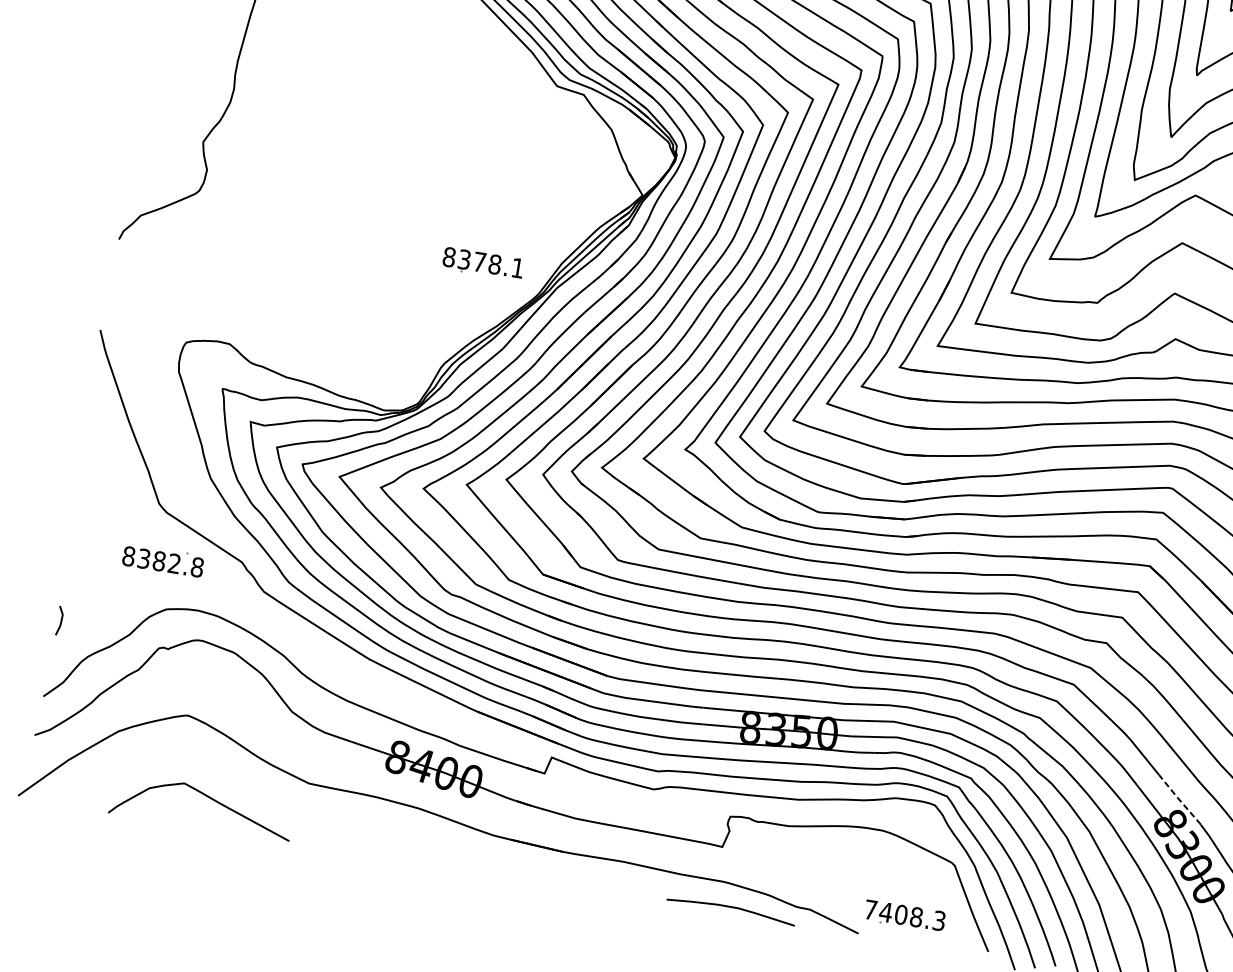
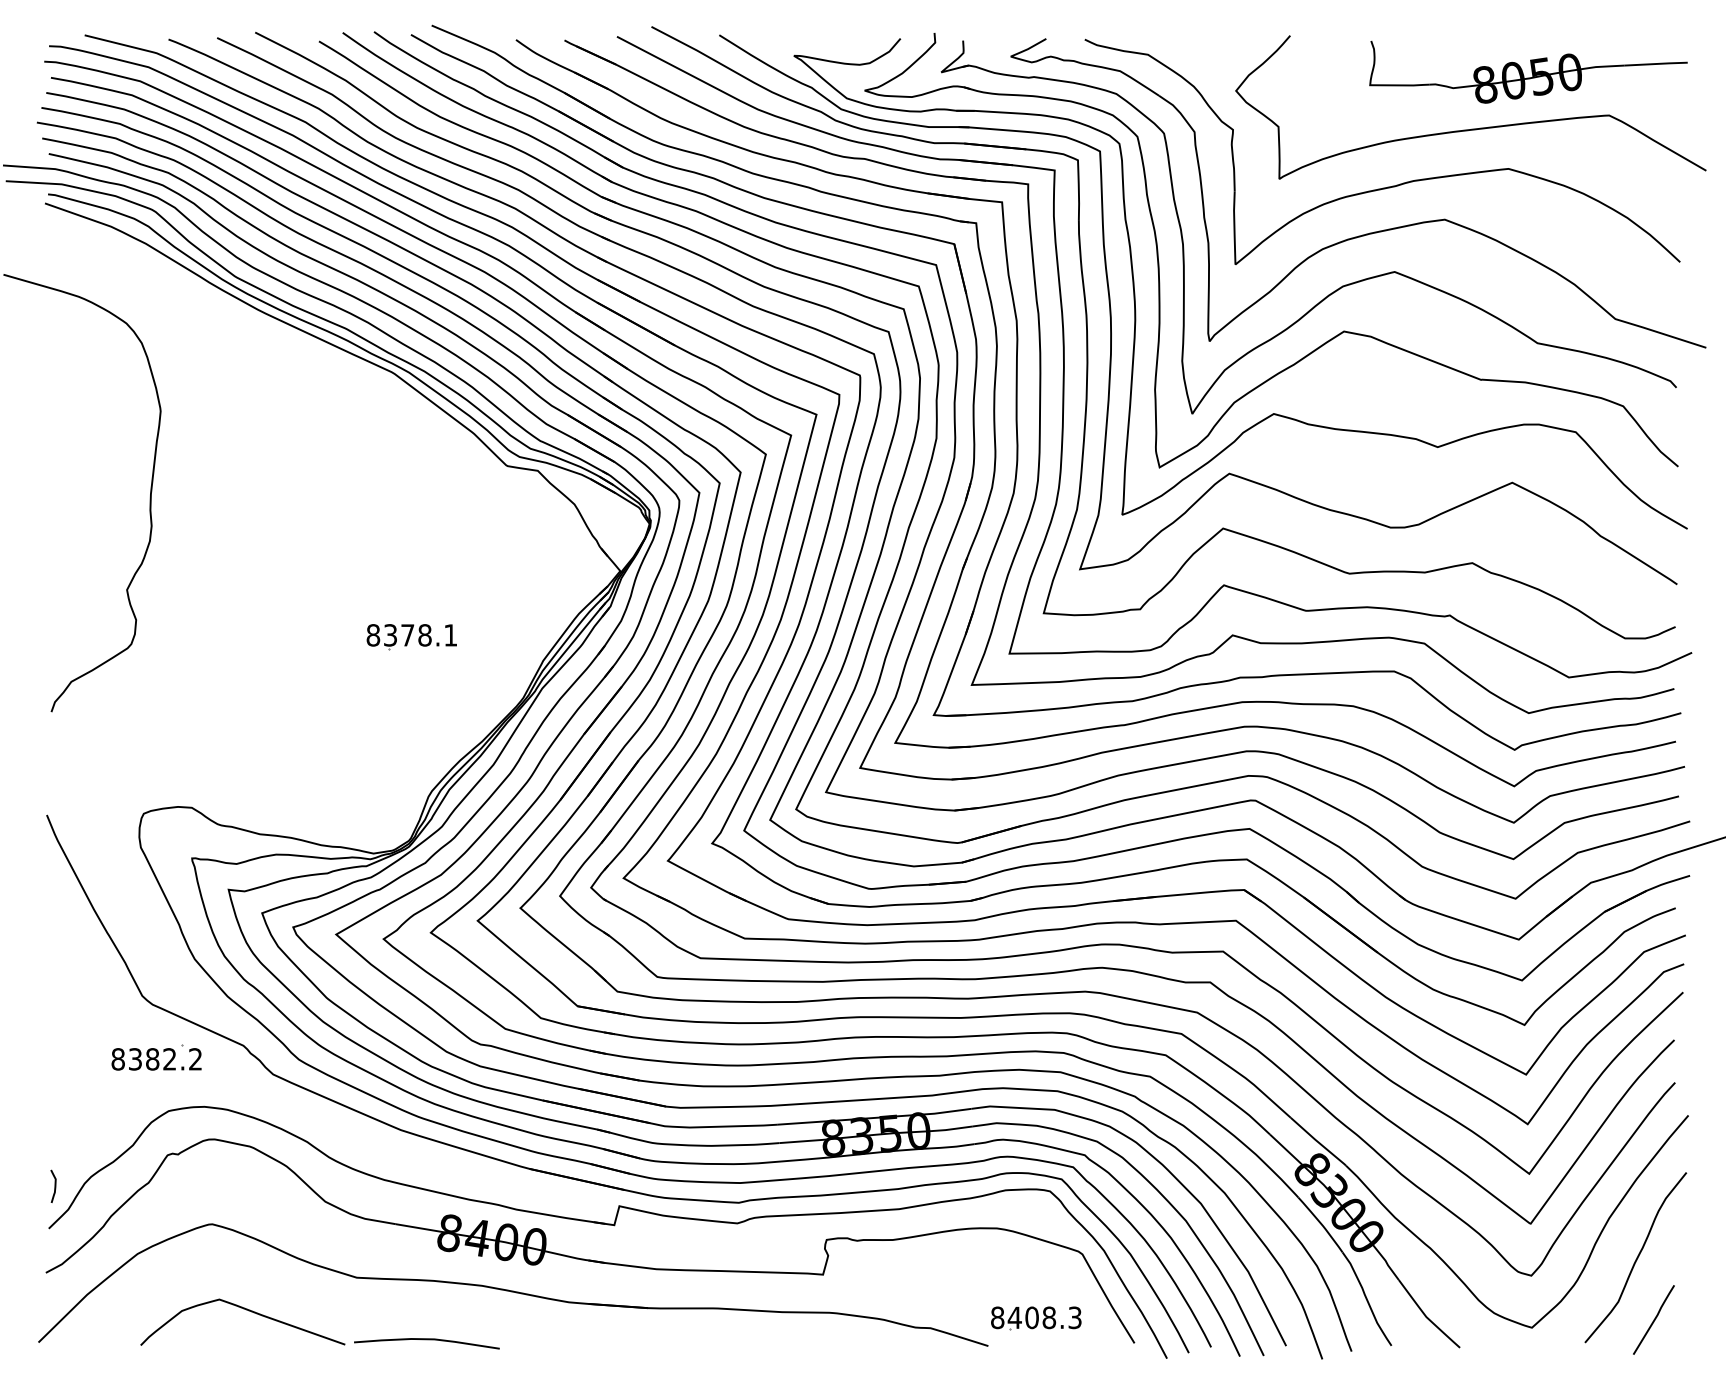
part: (482, 264) -> (411, 637), moved
text: (197, 567) -> (195, 1059), 8382.8 -> 8382.2
curve: (60, 620) -> (54, 1185), moved
line: (1179, 800) -> (1318, 1142), dashed -> solid
curve: (731, 908) -> (426, 1340), moved
text: (870, 909) -> (997, 1317), 7408.3 -> 8408.3

